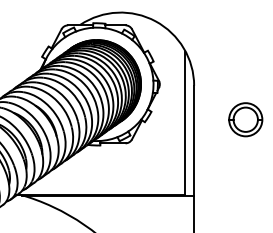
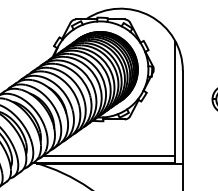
line: (107, 186) -> (109, 155), added

